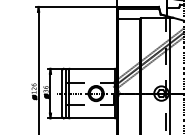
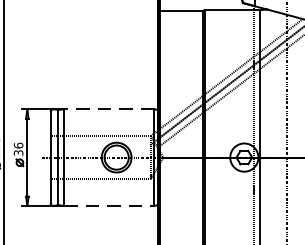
line: (91, 68) -> (107, 108), solid -> dashed
line: (92, 118) -> (109, 206), solid -> dashed

